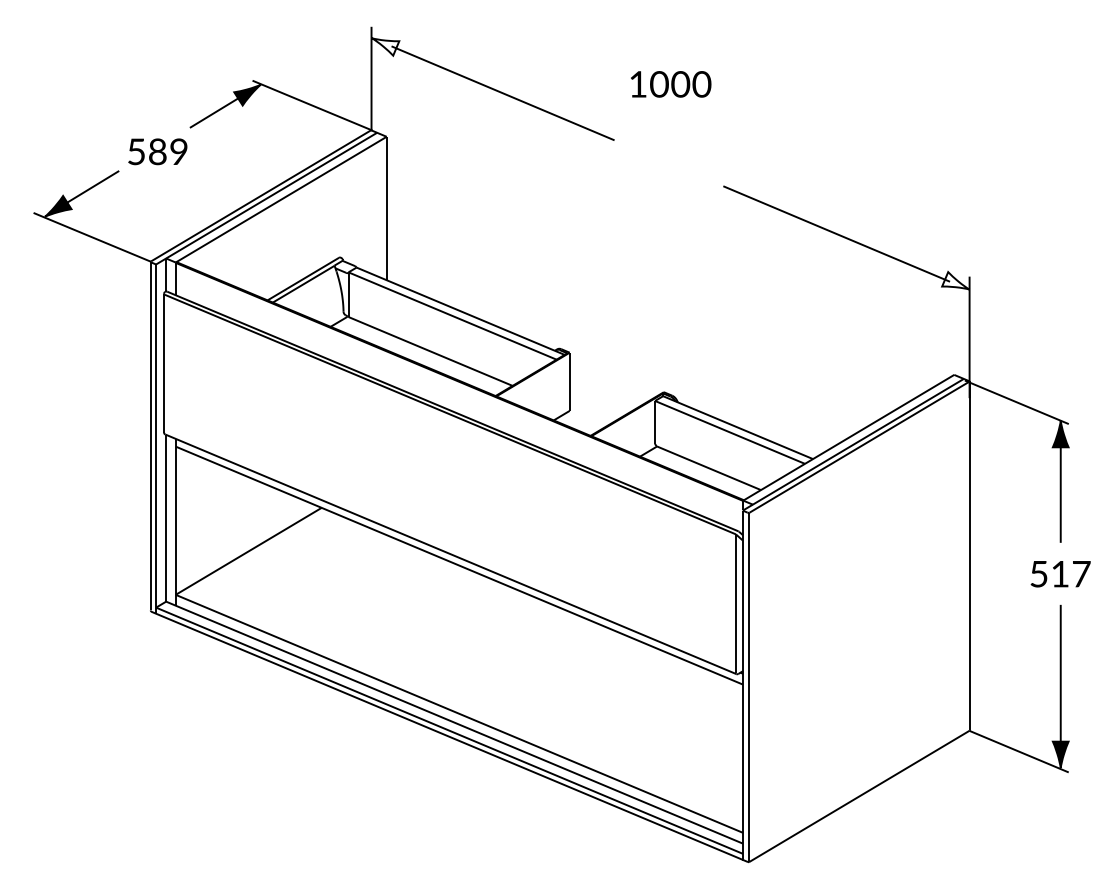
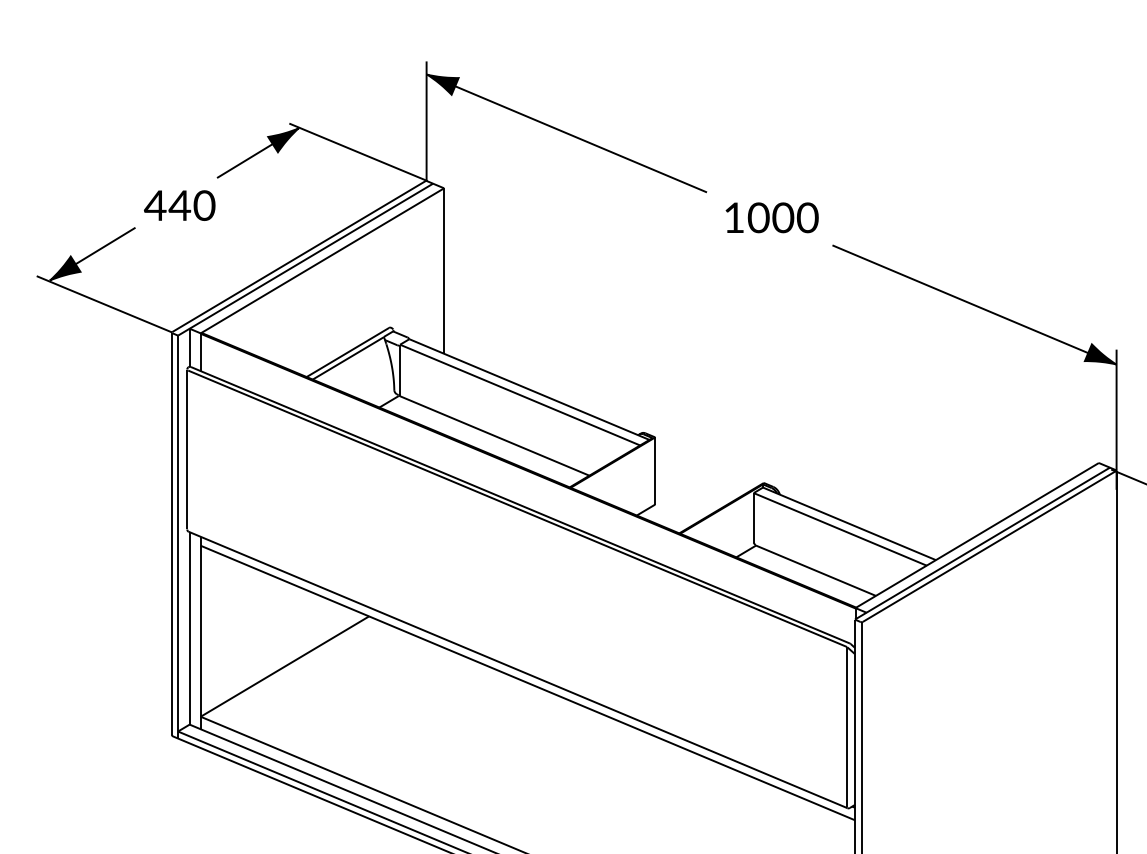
fill: (385, 46) -> (442, 84), added
text: (671, 84) -> (772, 217), moved
text: (157, 151) -> (179, 205), 589 -> 440
fill: (955, 280) -> (1100, 354), added

